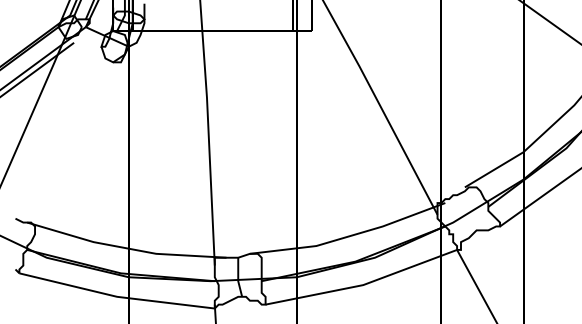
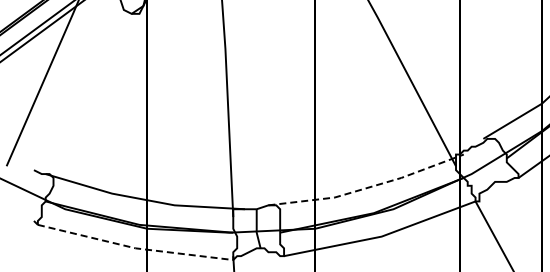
line: (349, 236) -> (367, 188), solid -> dashed
line: (117, 296) -> (135, 248), solid -> dashed

